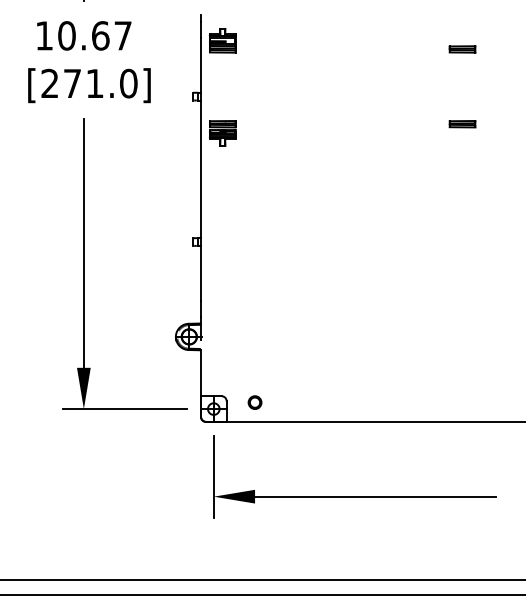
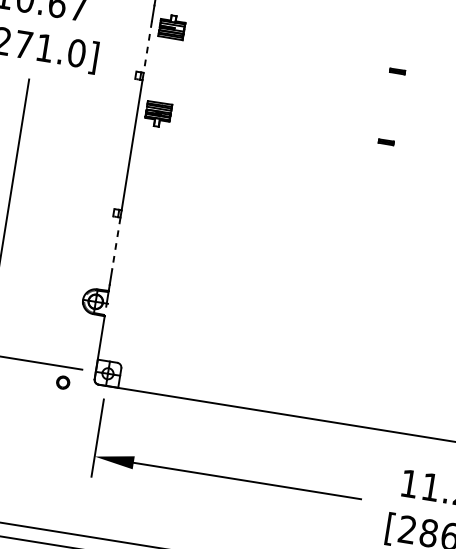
part: (462, 49) -> (397, 71), size x0.6
line: (200, 65) -> (147, 46), solid -> dashed
part: (462, 124) -> (386, 142), size x0.6
line: (200, 273) -> (115, 243), solid -> dashed
part: (254, 402) -> (62, 382), moved

